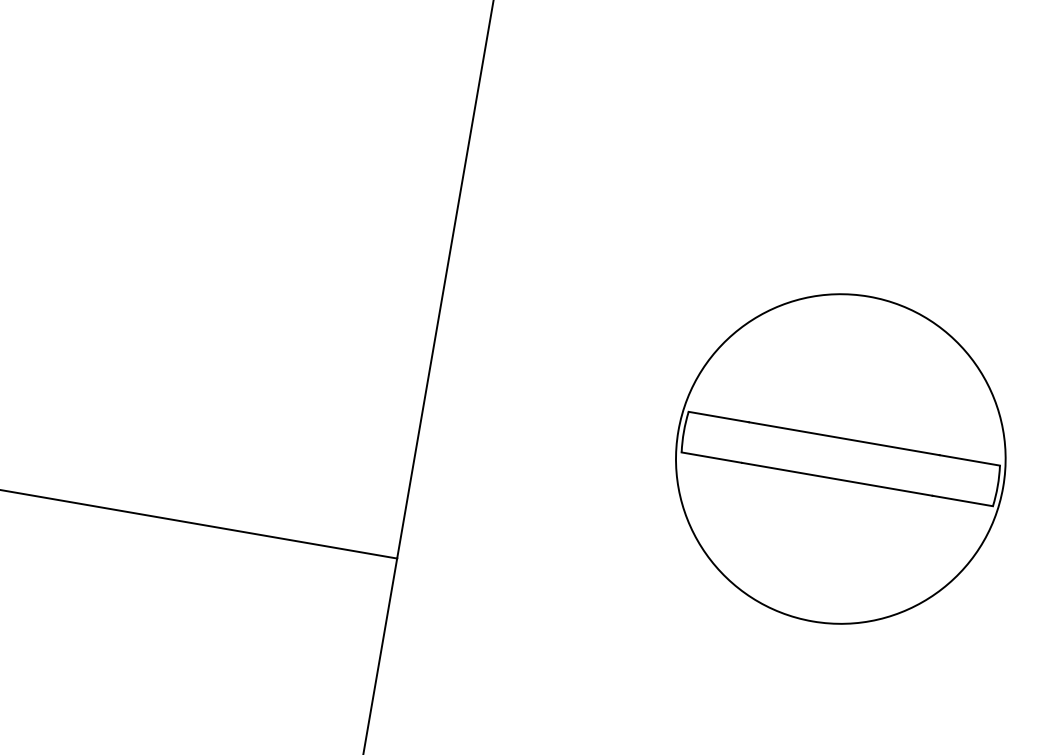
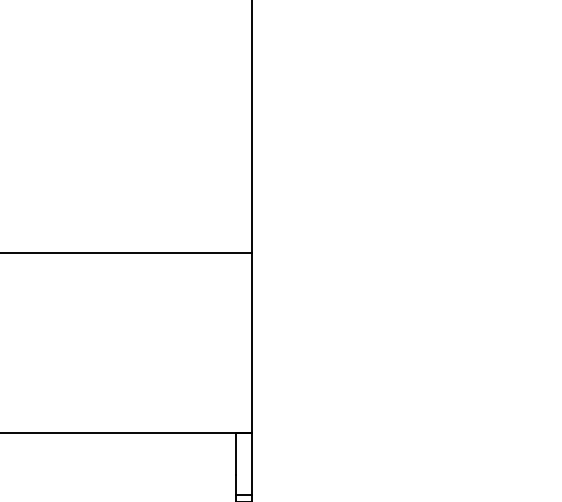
part: (840, 458) -> (462, 165), removed

